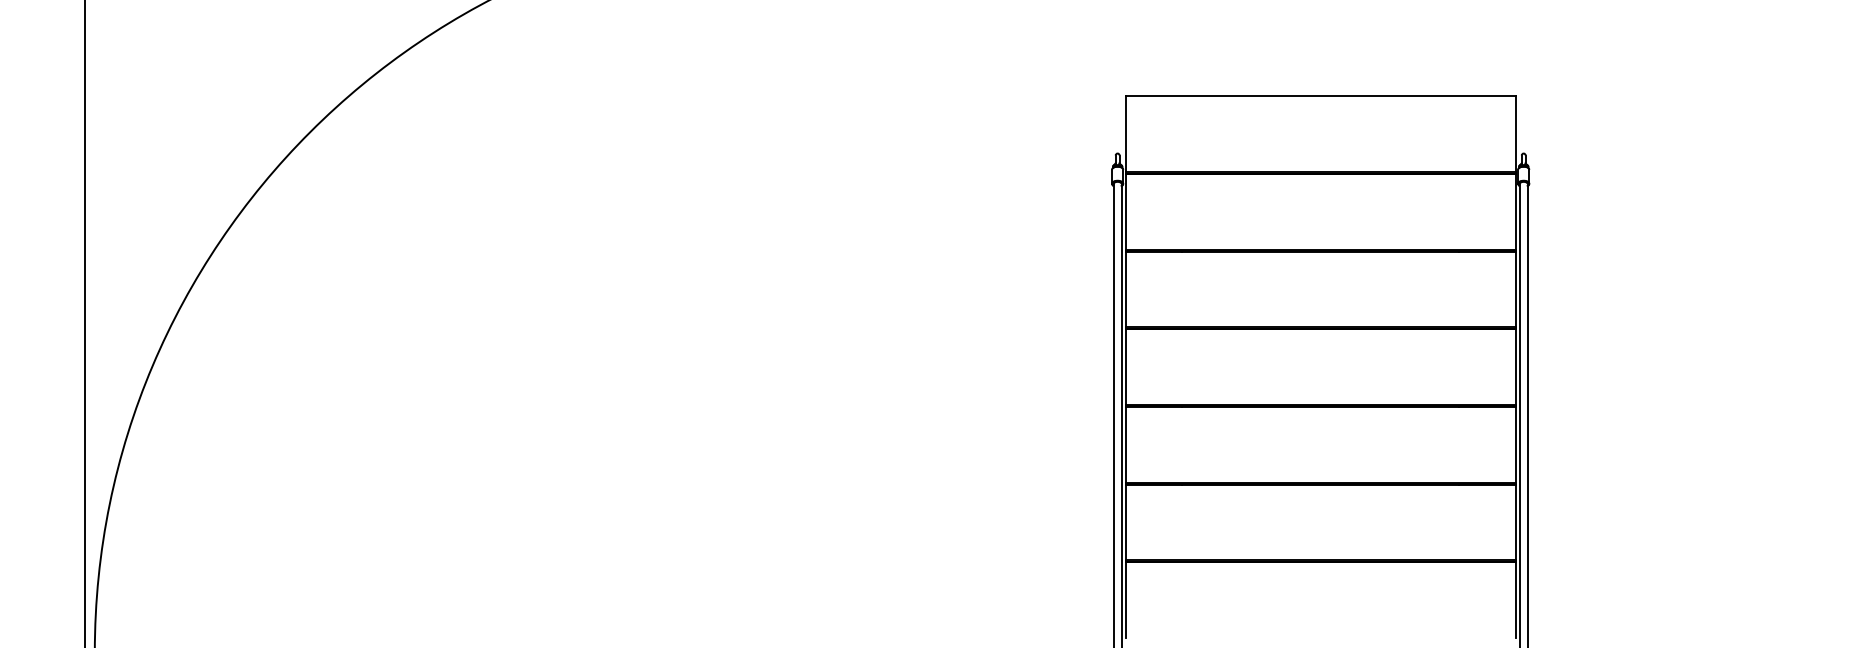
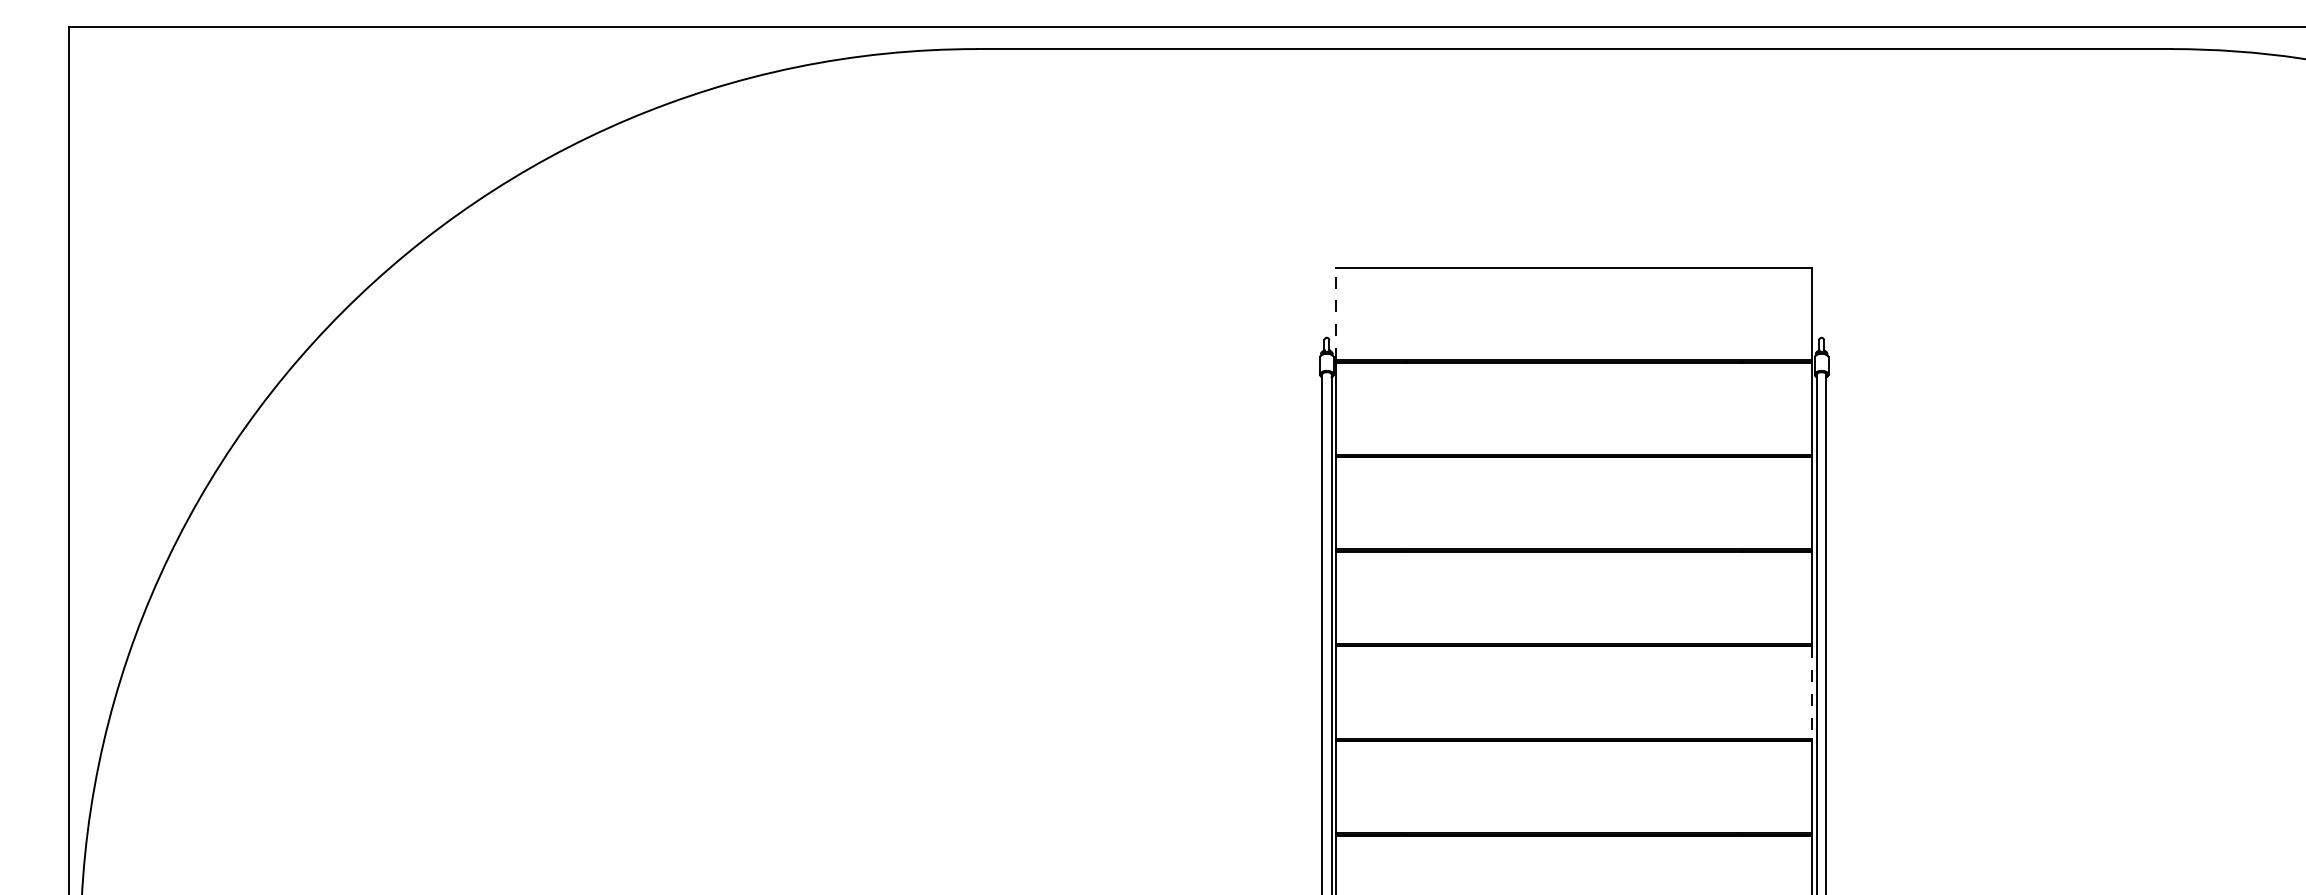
line: (1125, 133) -> (1336, 313), solid -> dashed
line: (1516, 445) -> (1812, 693), solid -> dashed

